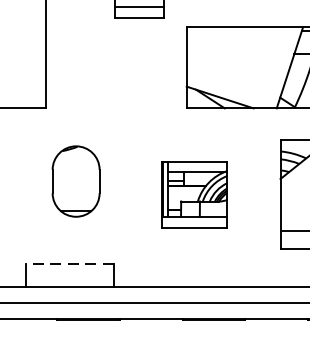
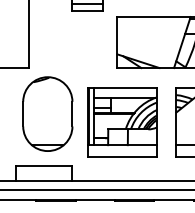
part: (75, 180) -> (47, 113), size x1.67
part: (194, 194) -> (122, 122), size x1.67
line: (70, 263) -> (44, 165), dashed -> solid

